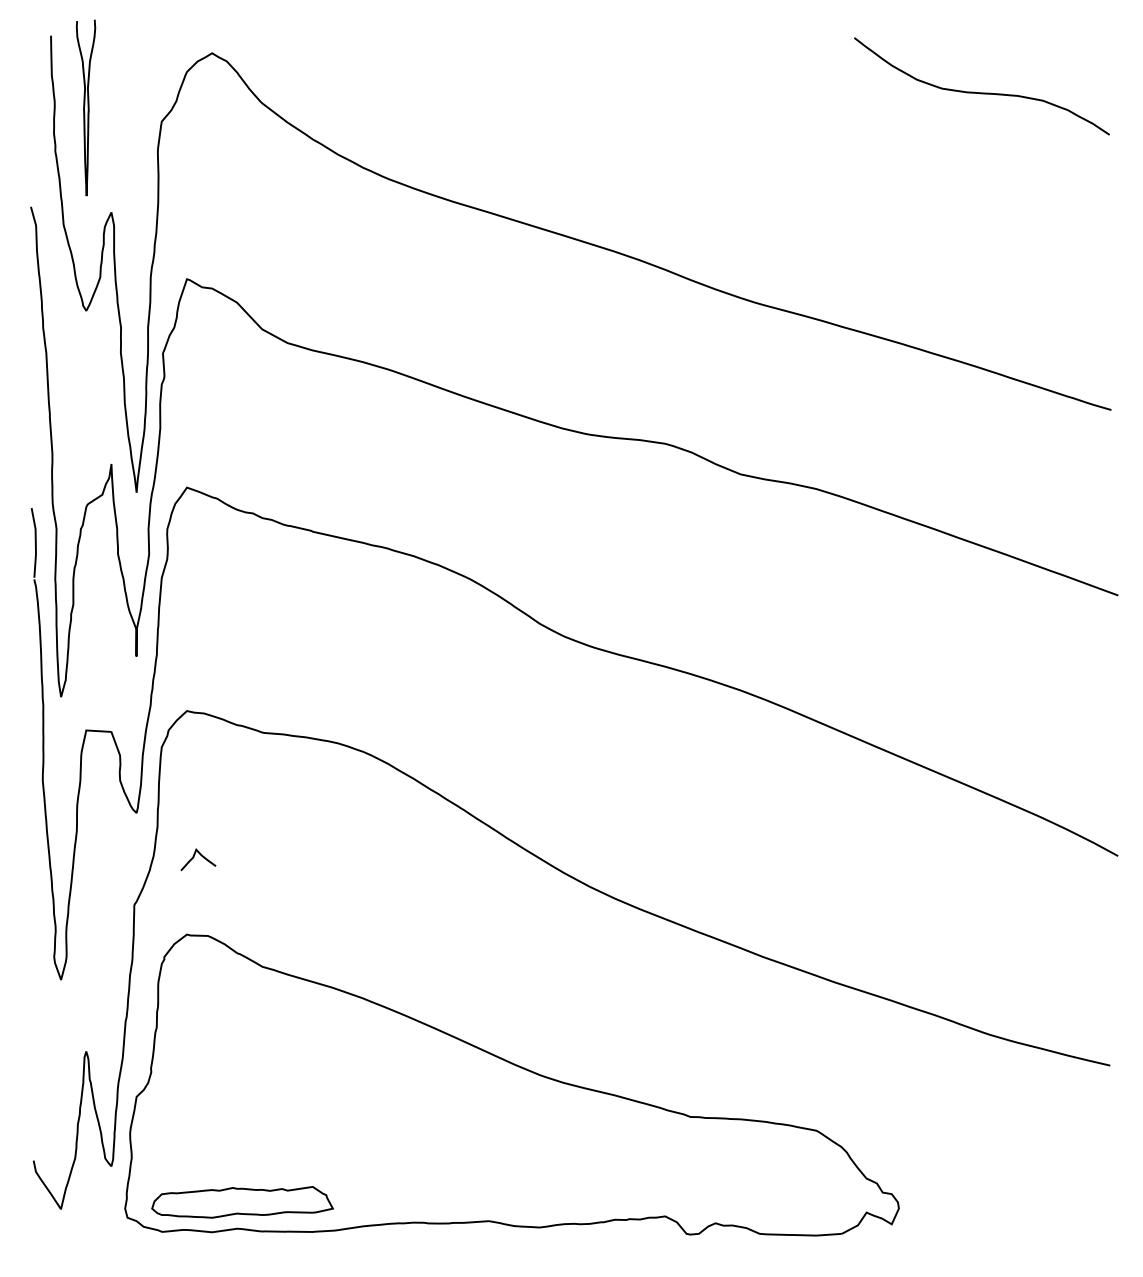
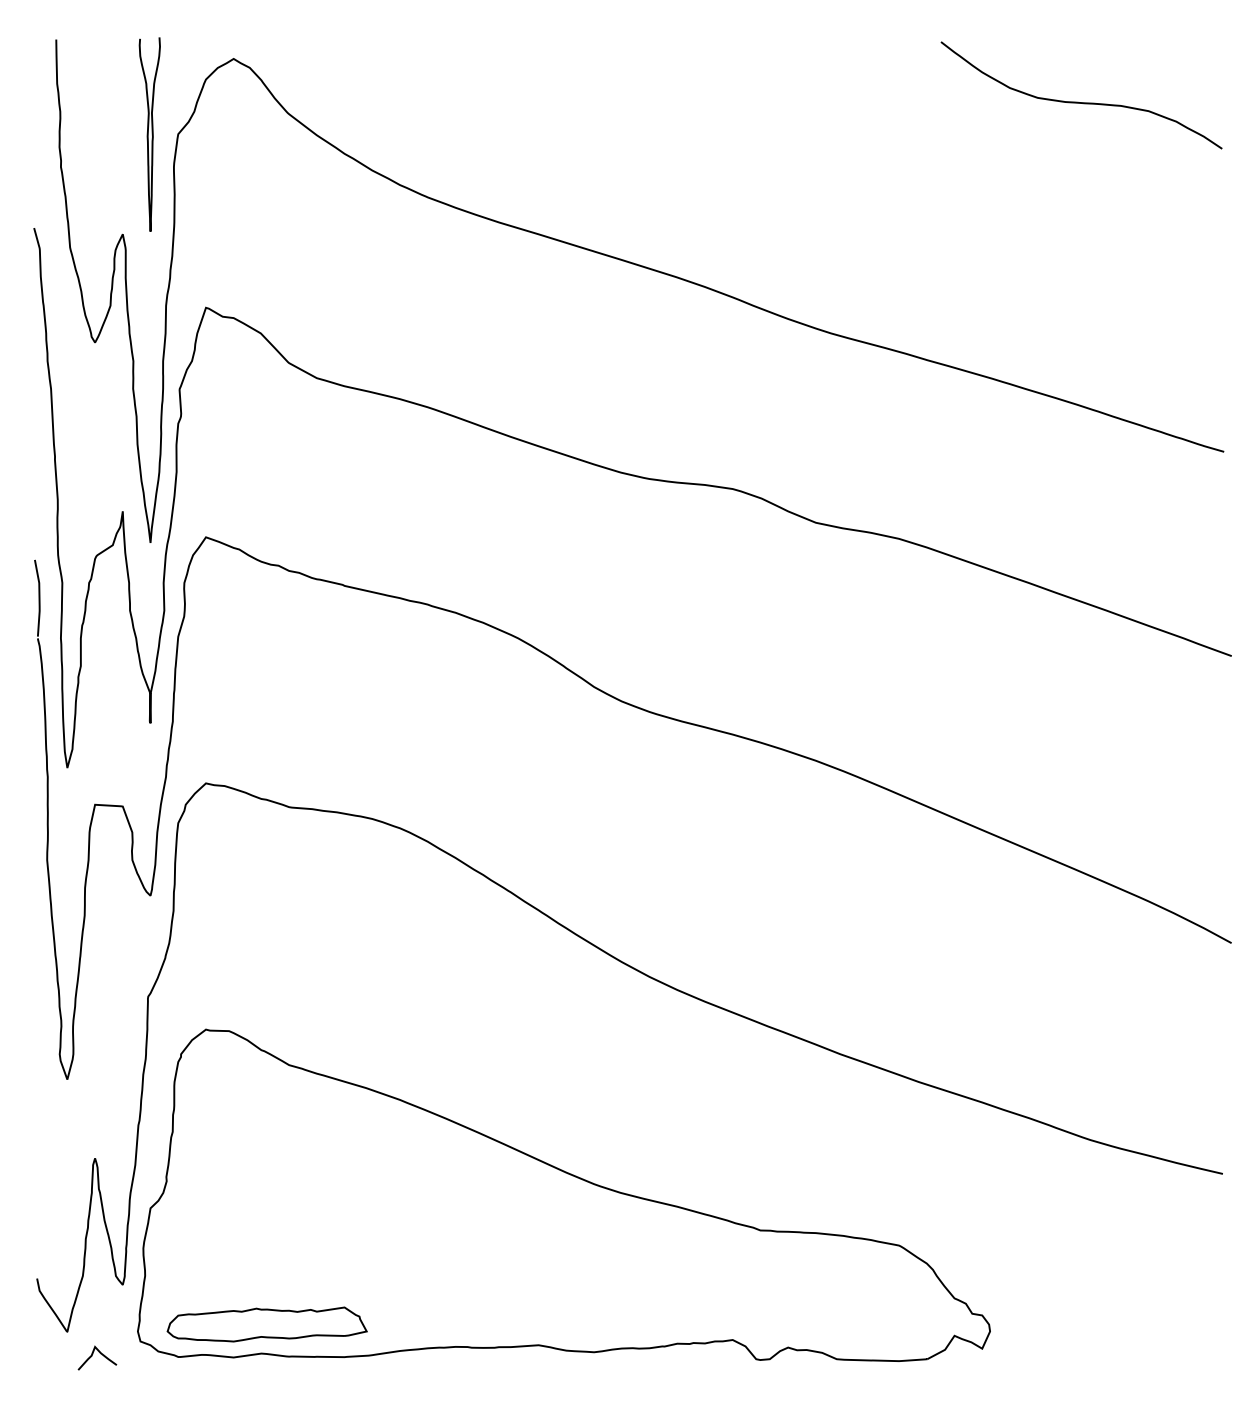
curve: (85, 106) -> (149, 132), moved
curve: (201, 856) -> (100, 1354), moved

